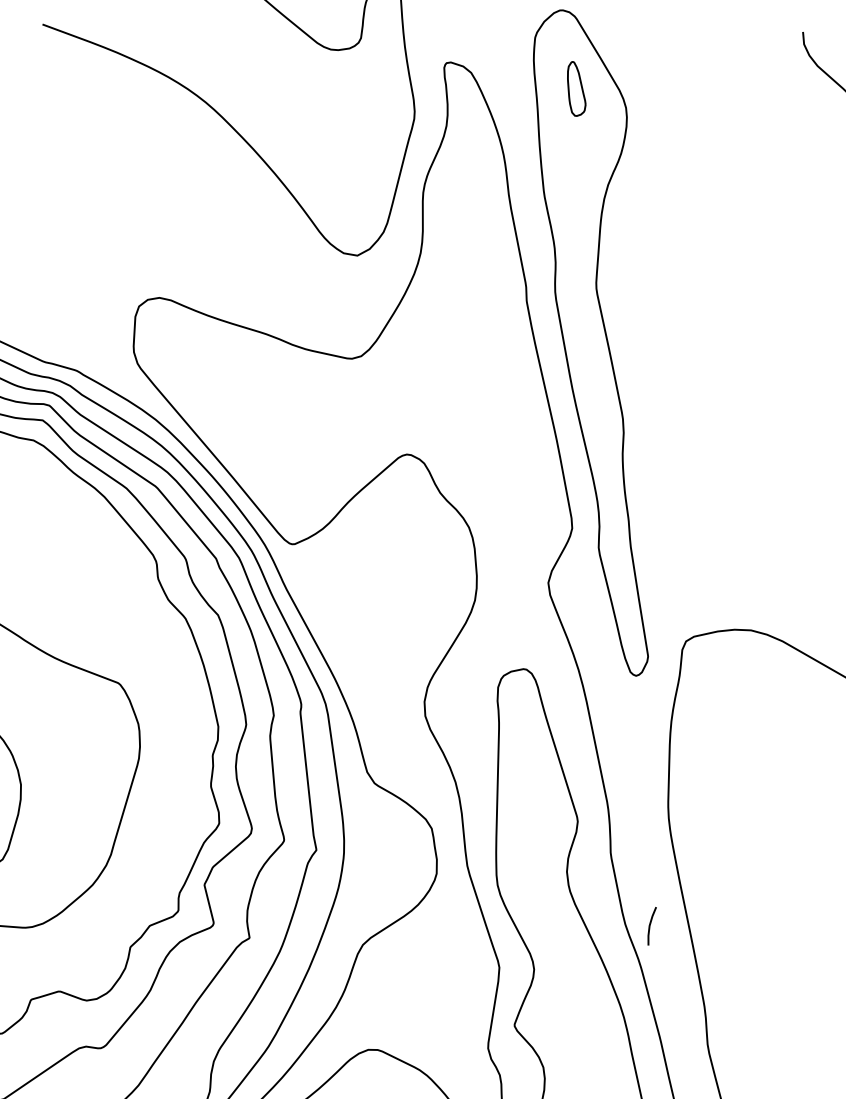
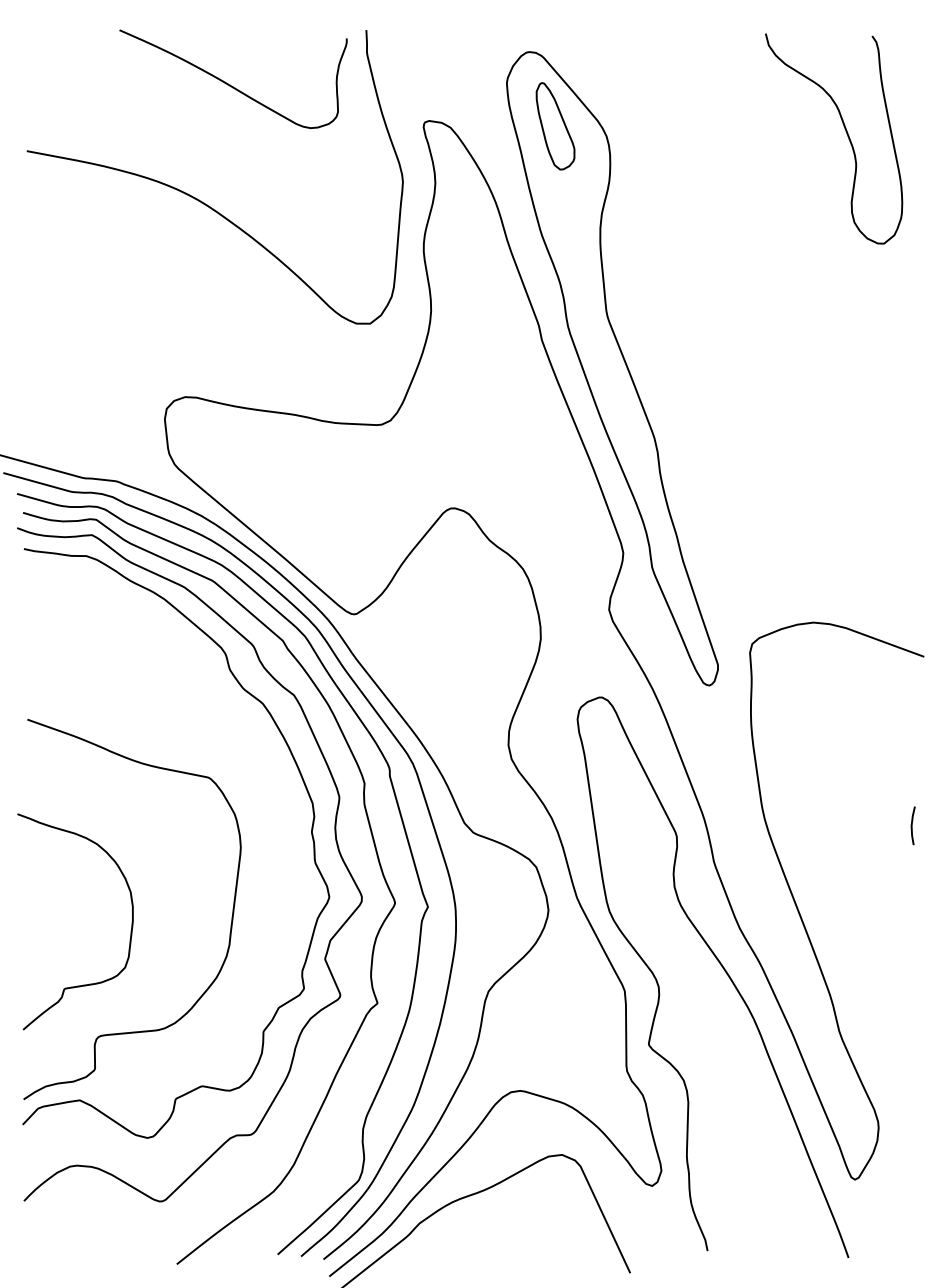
part: (576, 89) -> (555, 126), size x1.67
line: (650, 925) -> (912, 825), moved

